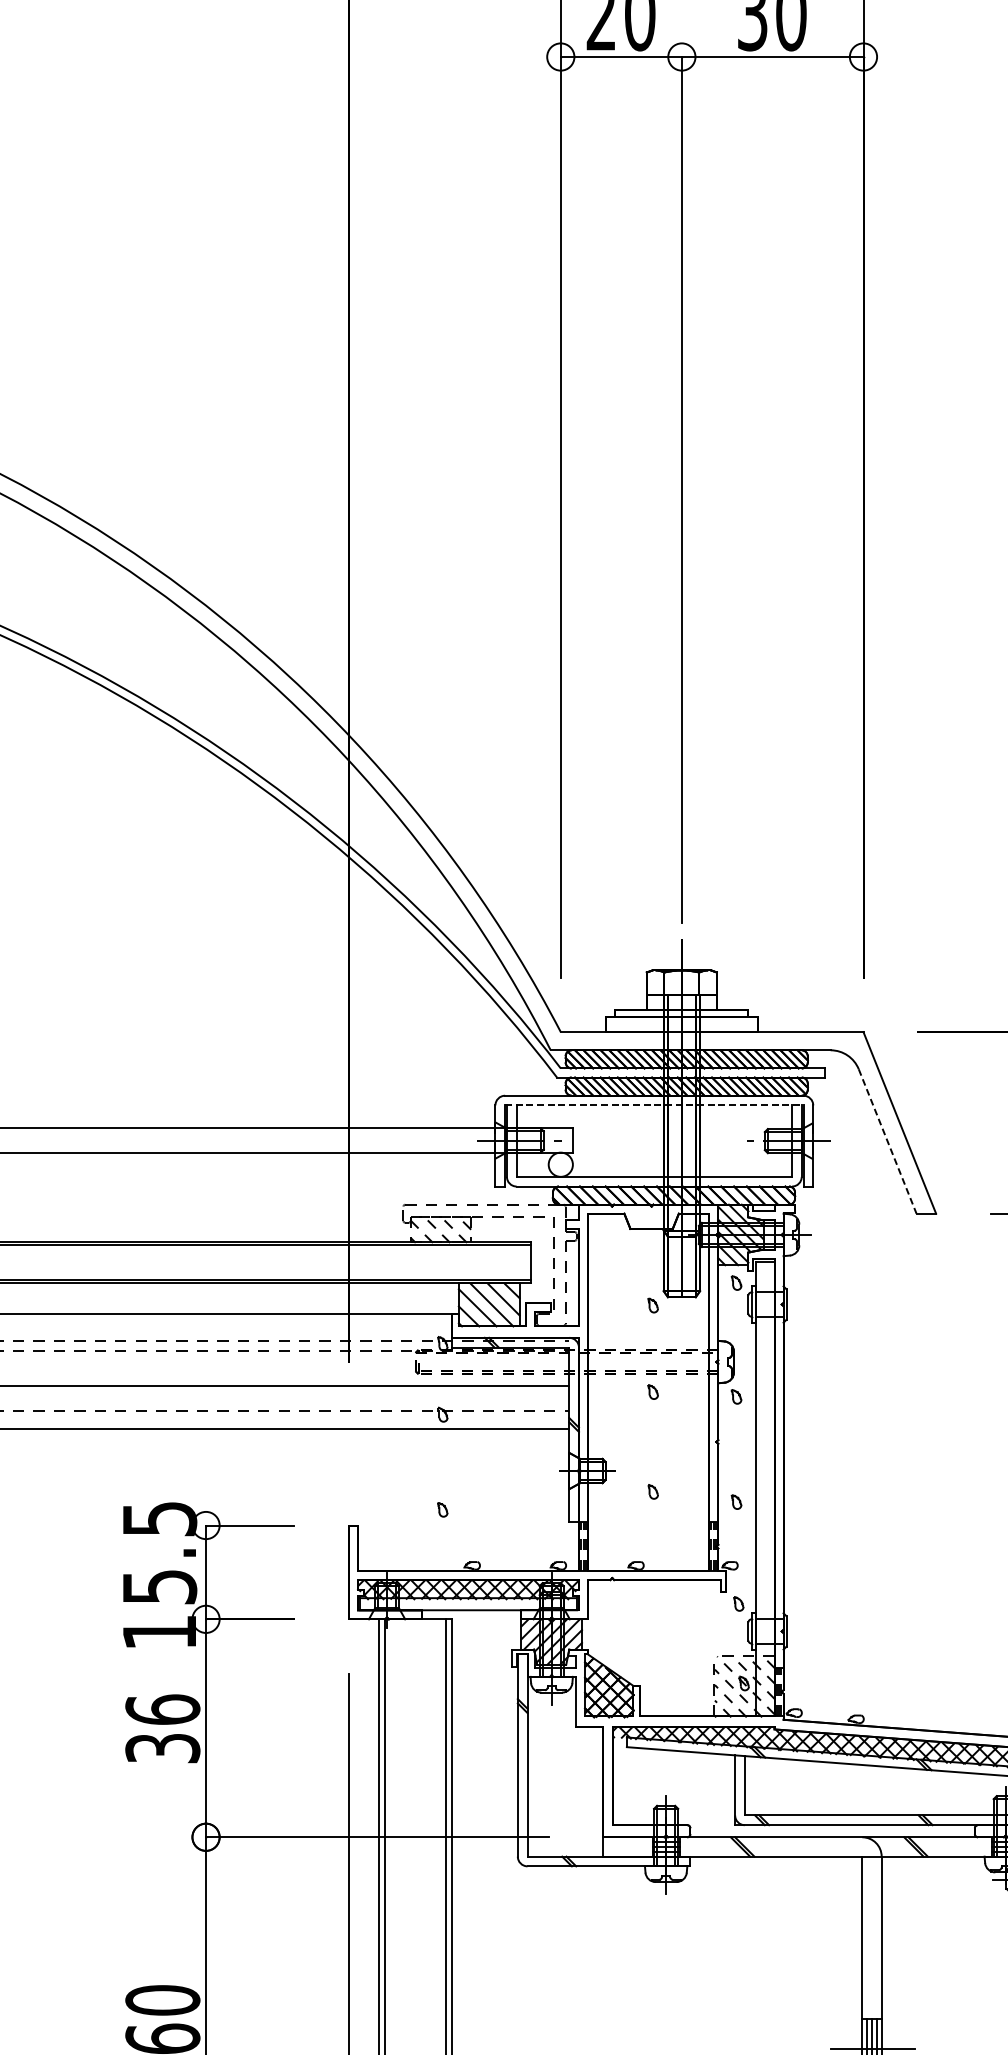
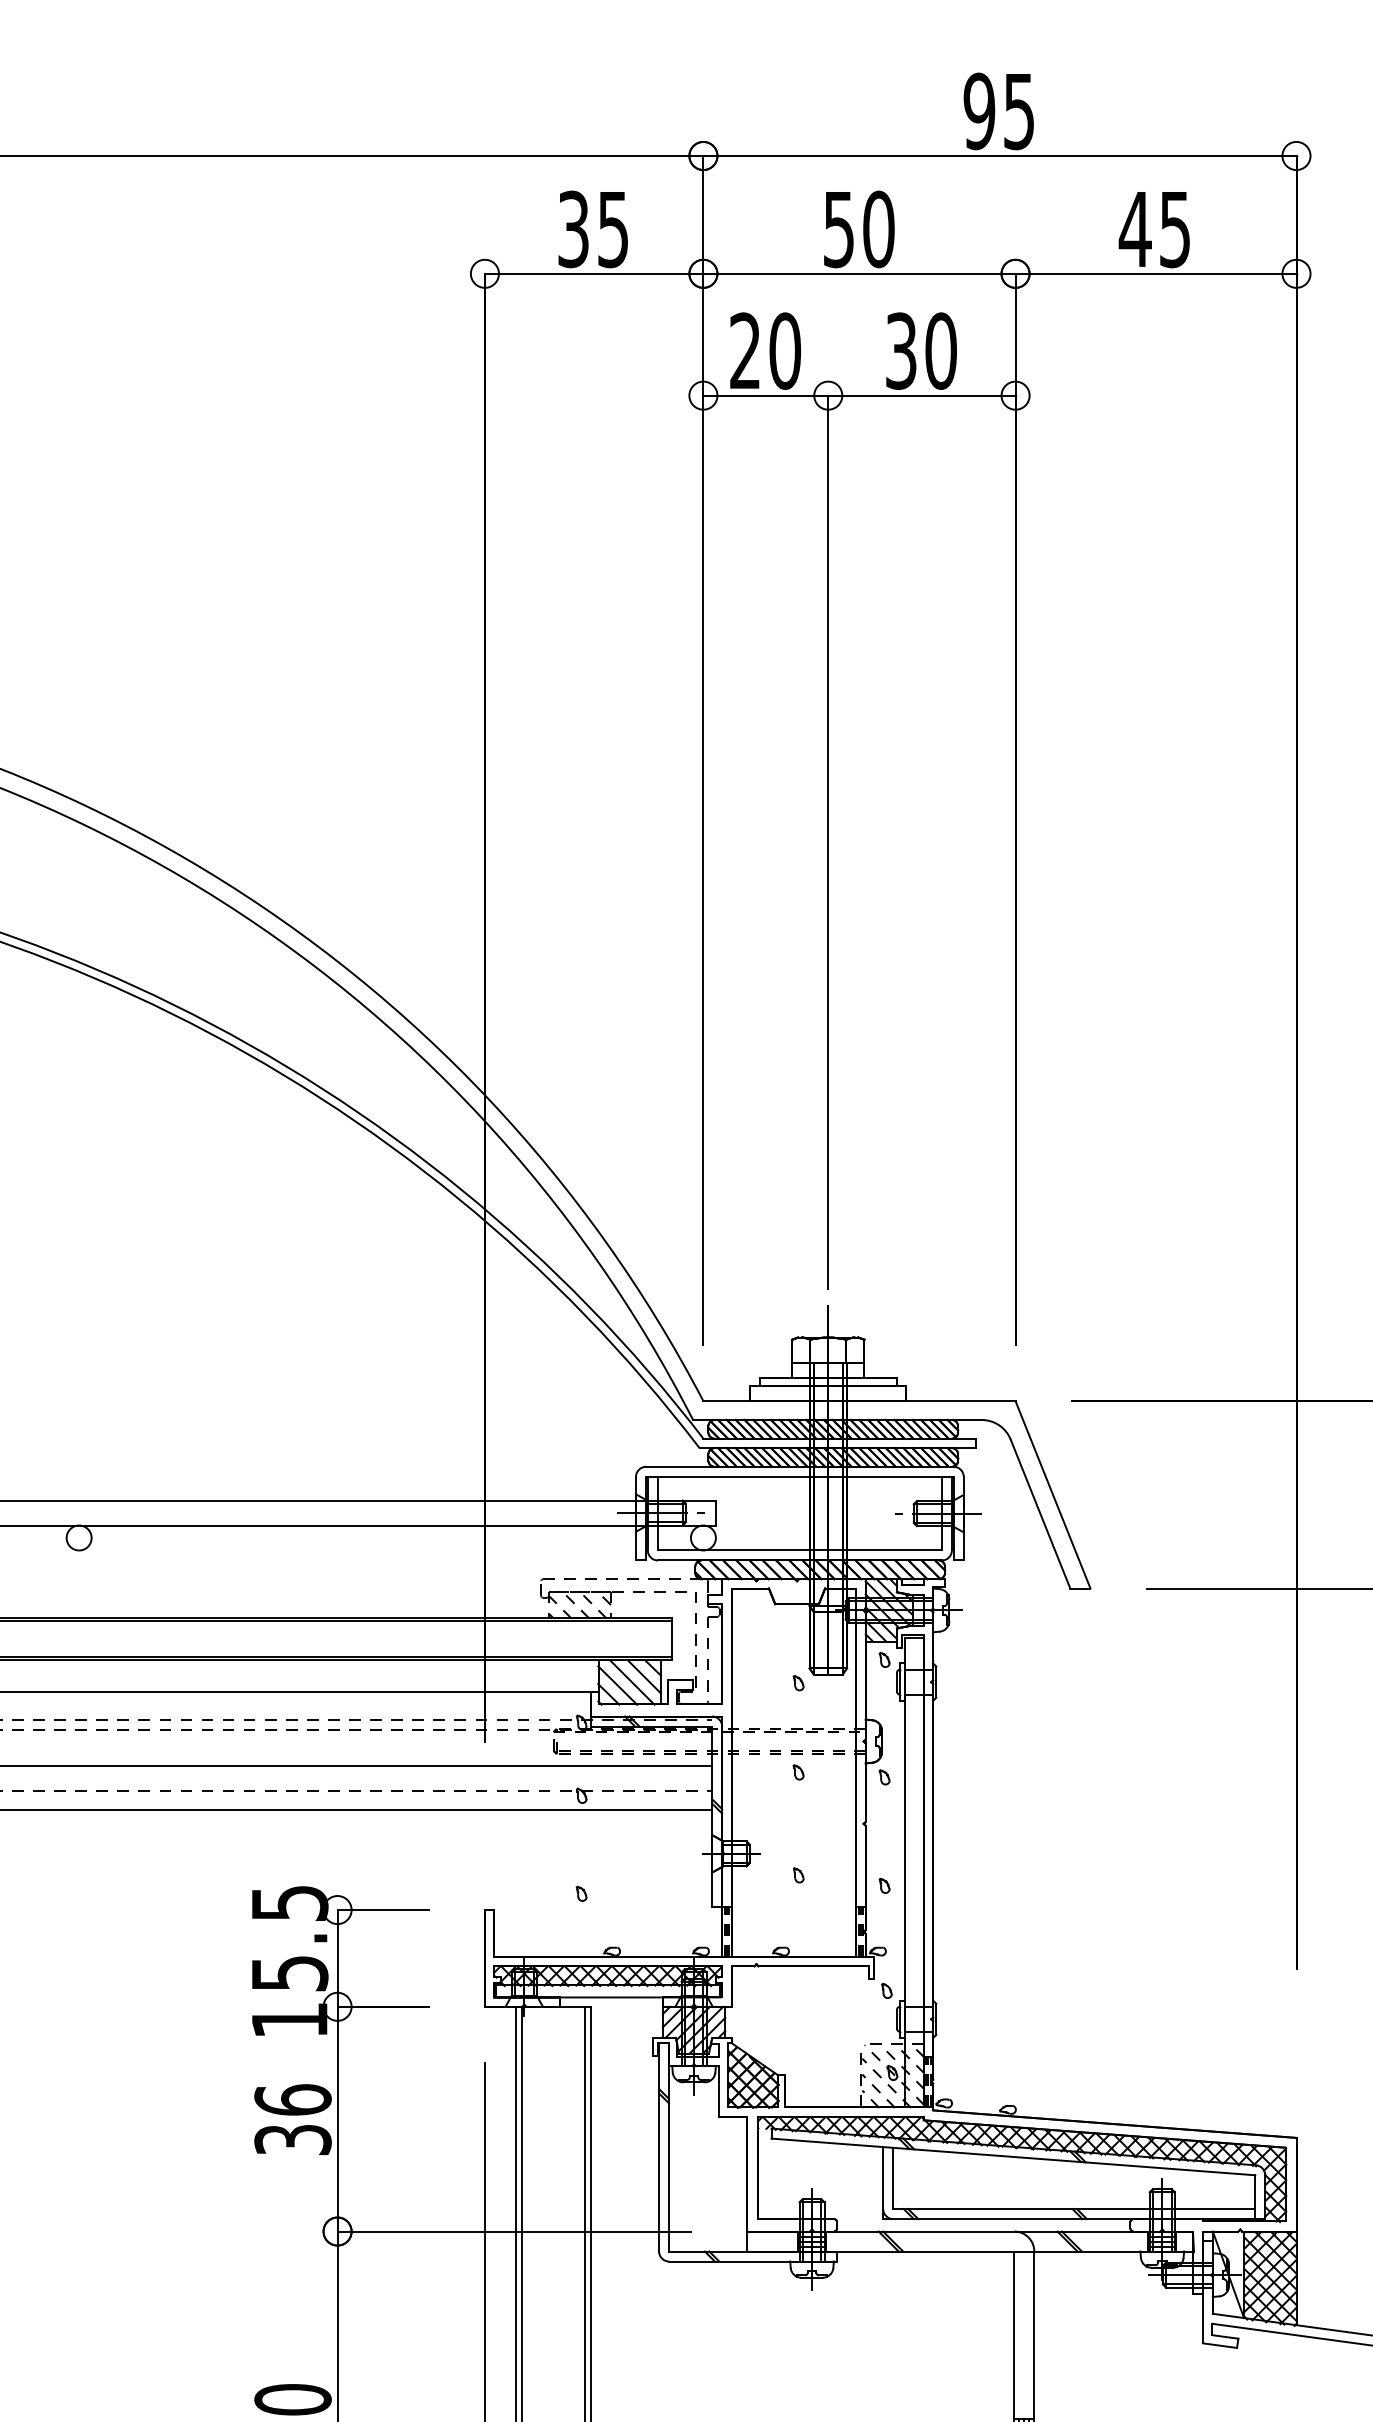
line: (653, 1105) -> (799, 1476), dashed -> solid
line: (887, 1141) -> (1040, 1514), dashed -> solid

